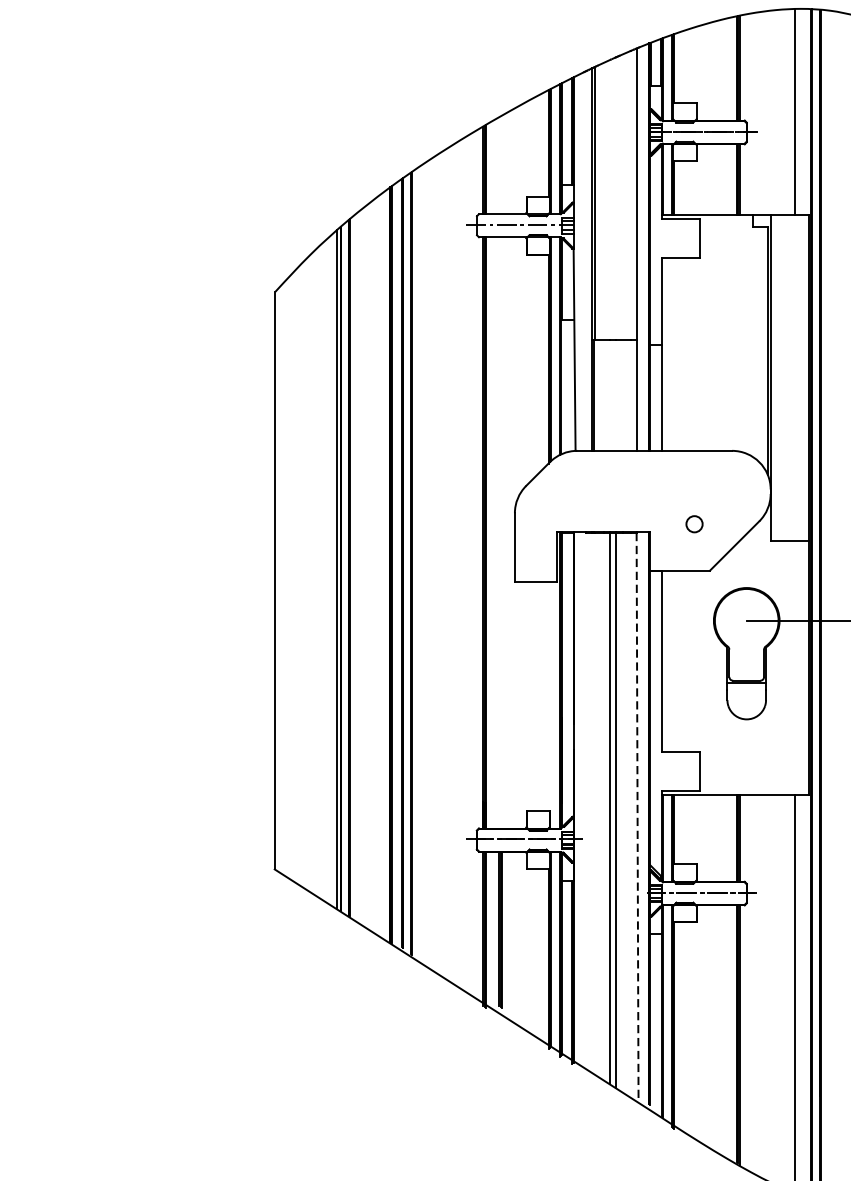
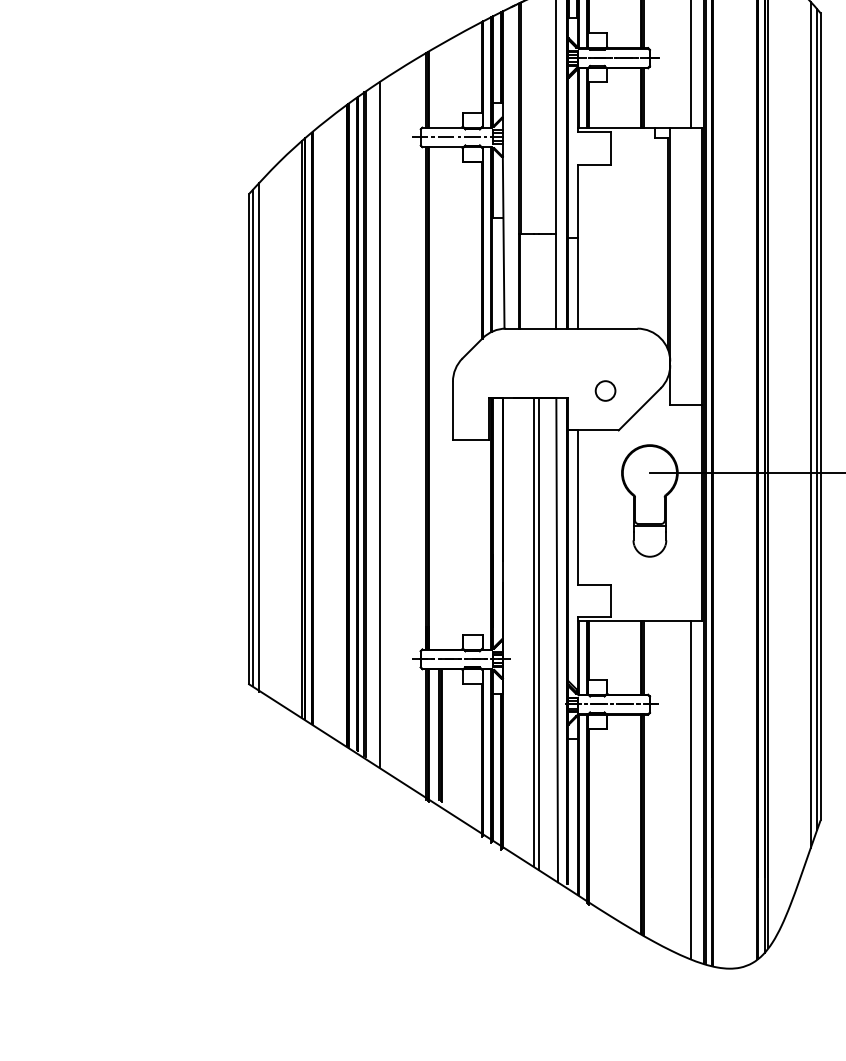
circle: (694, 523) -> (605, 390), size x1.43
line: (428, 563) -> (379, 424), added
line: (287, 578) -> (259, 437), added
line: (278, 580) -> (252, 438), added
line: (637, 817) -> (557, 640), dashed -> solid

